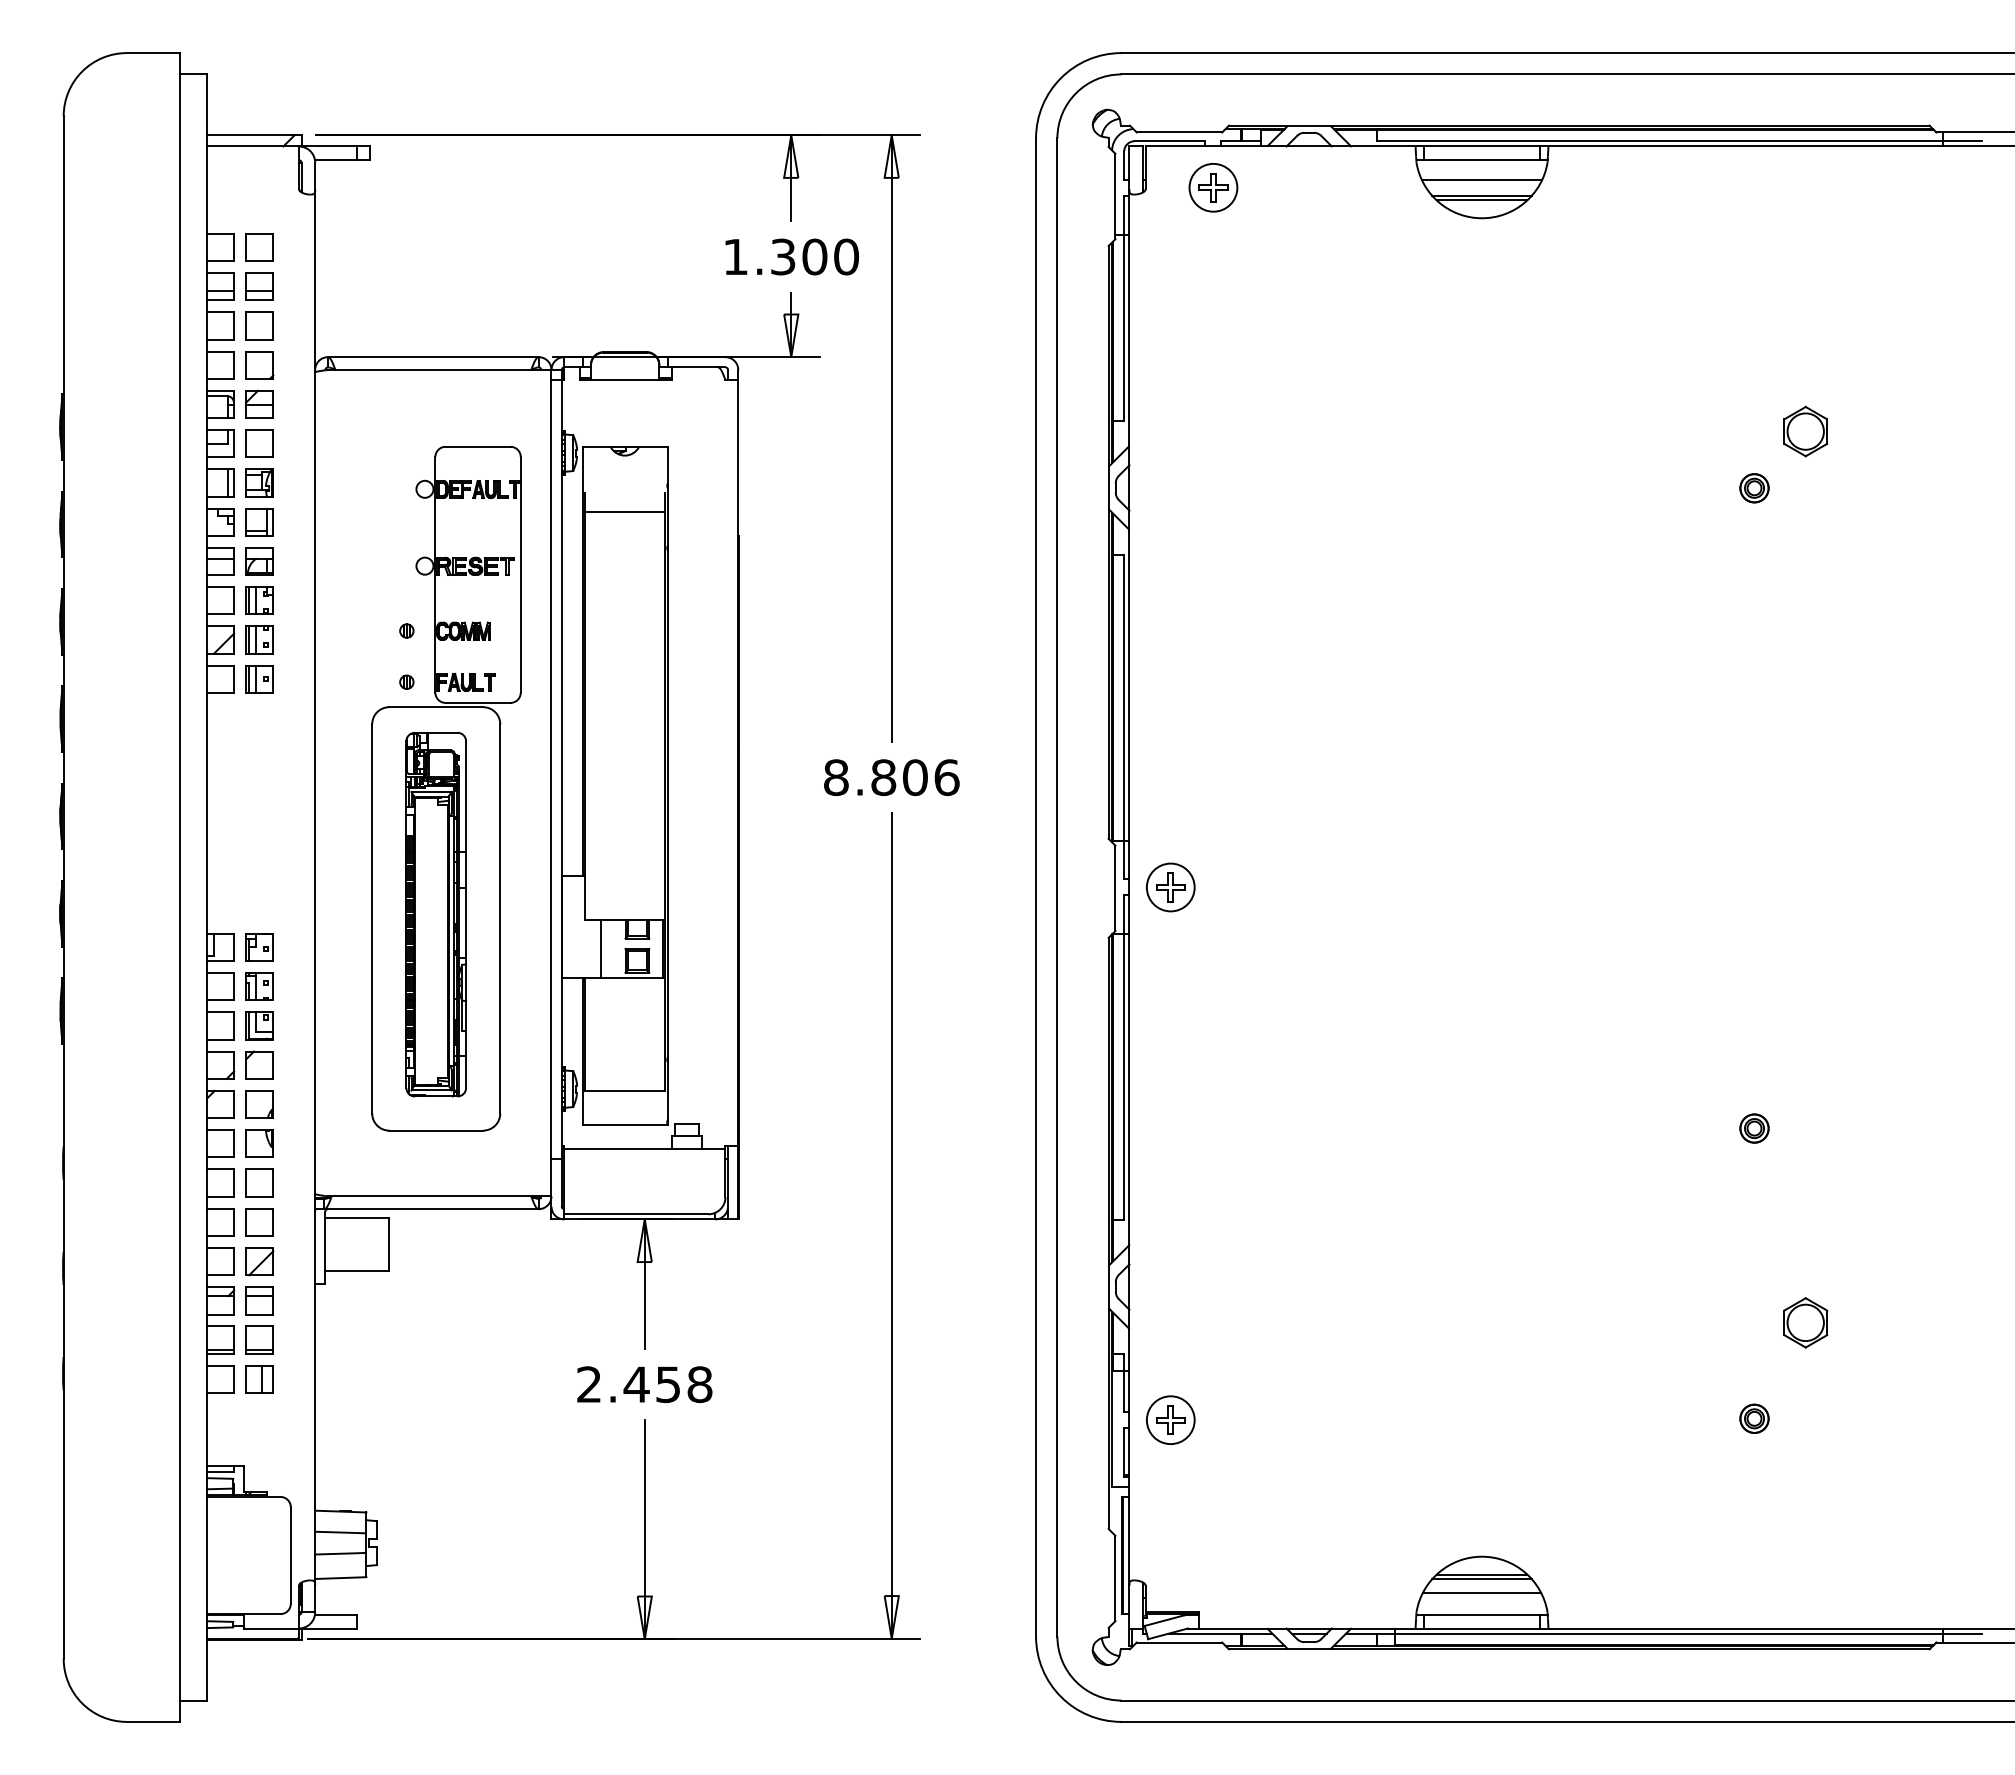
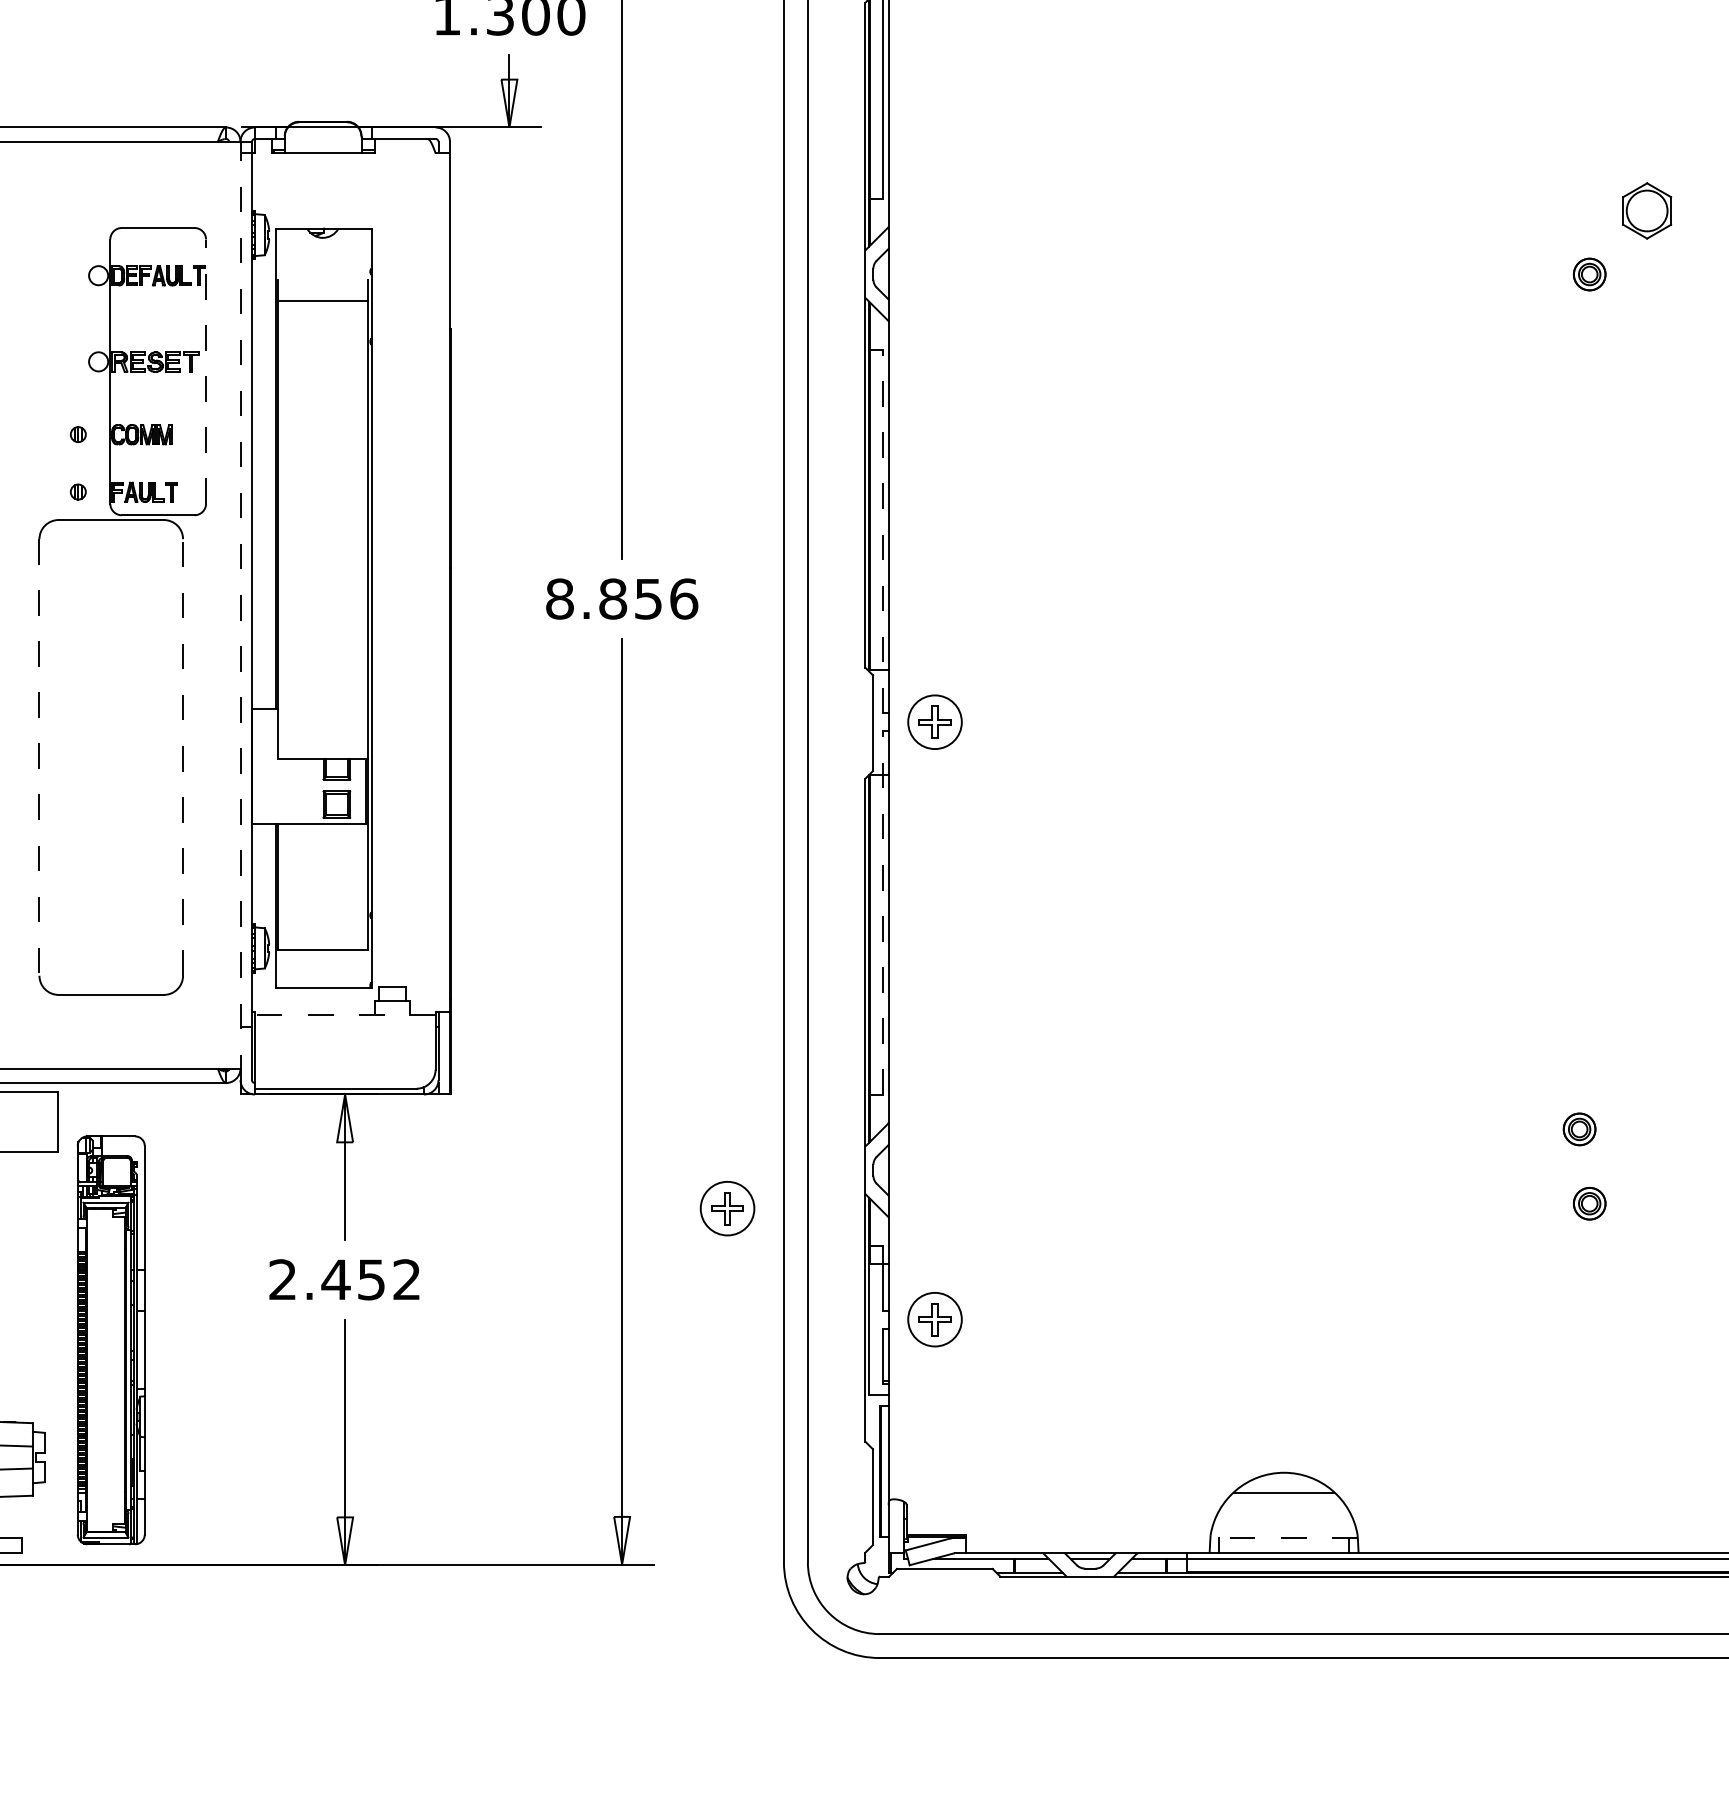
line: (520, 574) -> (205, 371), solid -> dashed
line: (1124, 716) -> (883, 530), solid -> dashed
text: (915, 777) -> (648, 598), 8.806 -> 8.856
line: (551, 787) -> (240, 610), solid -> dashed
part: (435, 914) -> (110, 1340), moved
line: (372, 918) -> (39, 757), solid -> dashed
line: (500, 918) -> (183, 757), solid -> dashed
line: (600, 948) -> (295, 790), removed
line: (1124, 1057) -> (883, 912), solid -> dashed
part: (1754, 1128) -> (1579, 1129), moved
line: (644, 1148) -> (344, 1014), solid -> dashed
part: (985, 1320) -> (727, 1207), added
part: (1805, 1322) -> (1646, 1210), removed
text: (699, 1384) -> (406, 1279), 2.458 -> 2.452
part: (1754, 1418) -> (1589, 1203), moved
line: (1481, 1579) -> (1283, 1498), removed
line: (1481, 1592) -> (1283, 1512), removed
line: (1482, 1614) -> (1284, 1537), solid -> dashed

